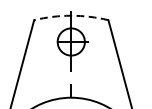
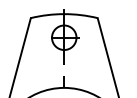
arc: (71, 16) -> (64, 14), dashed -> solid

